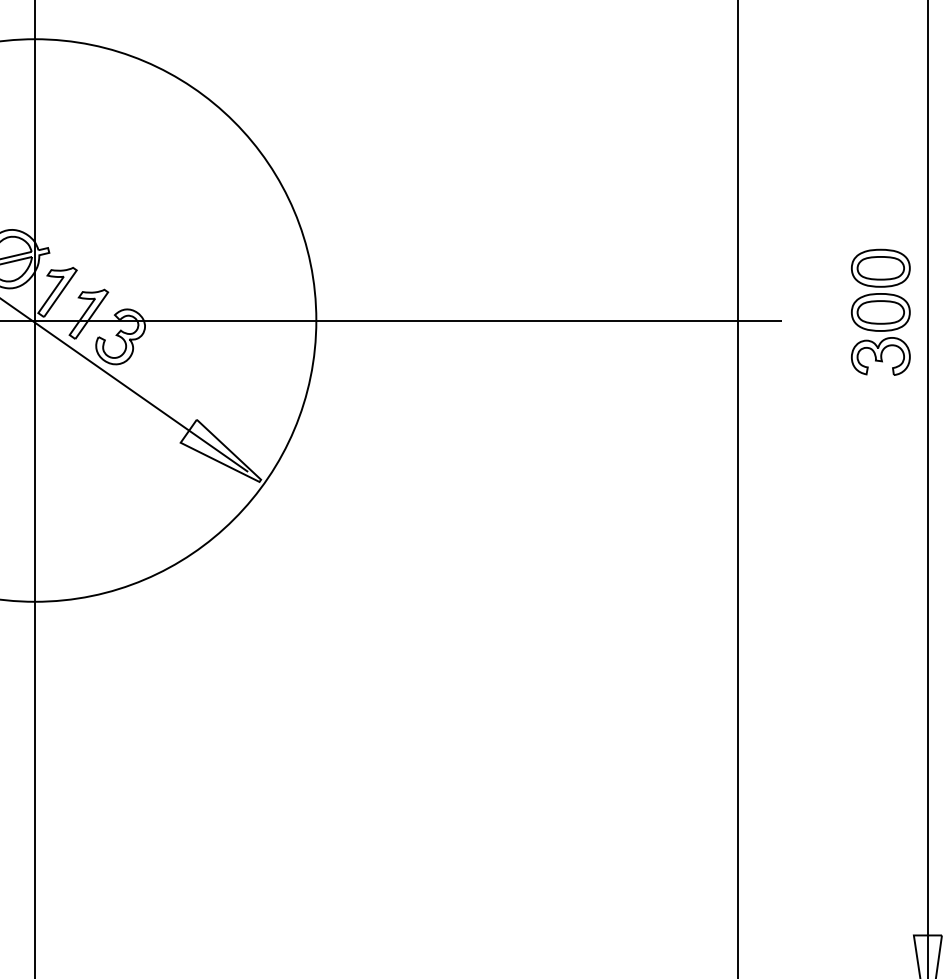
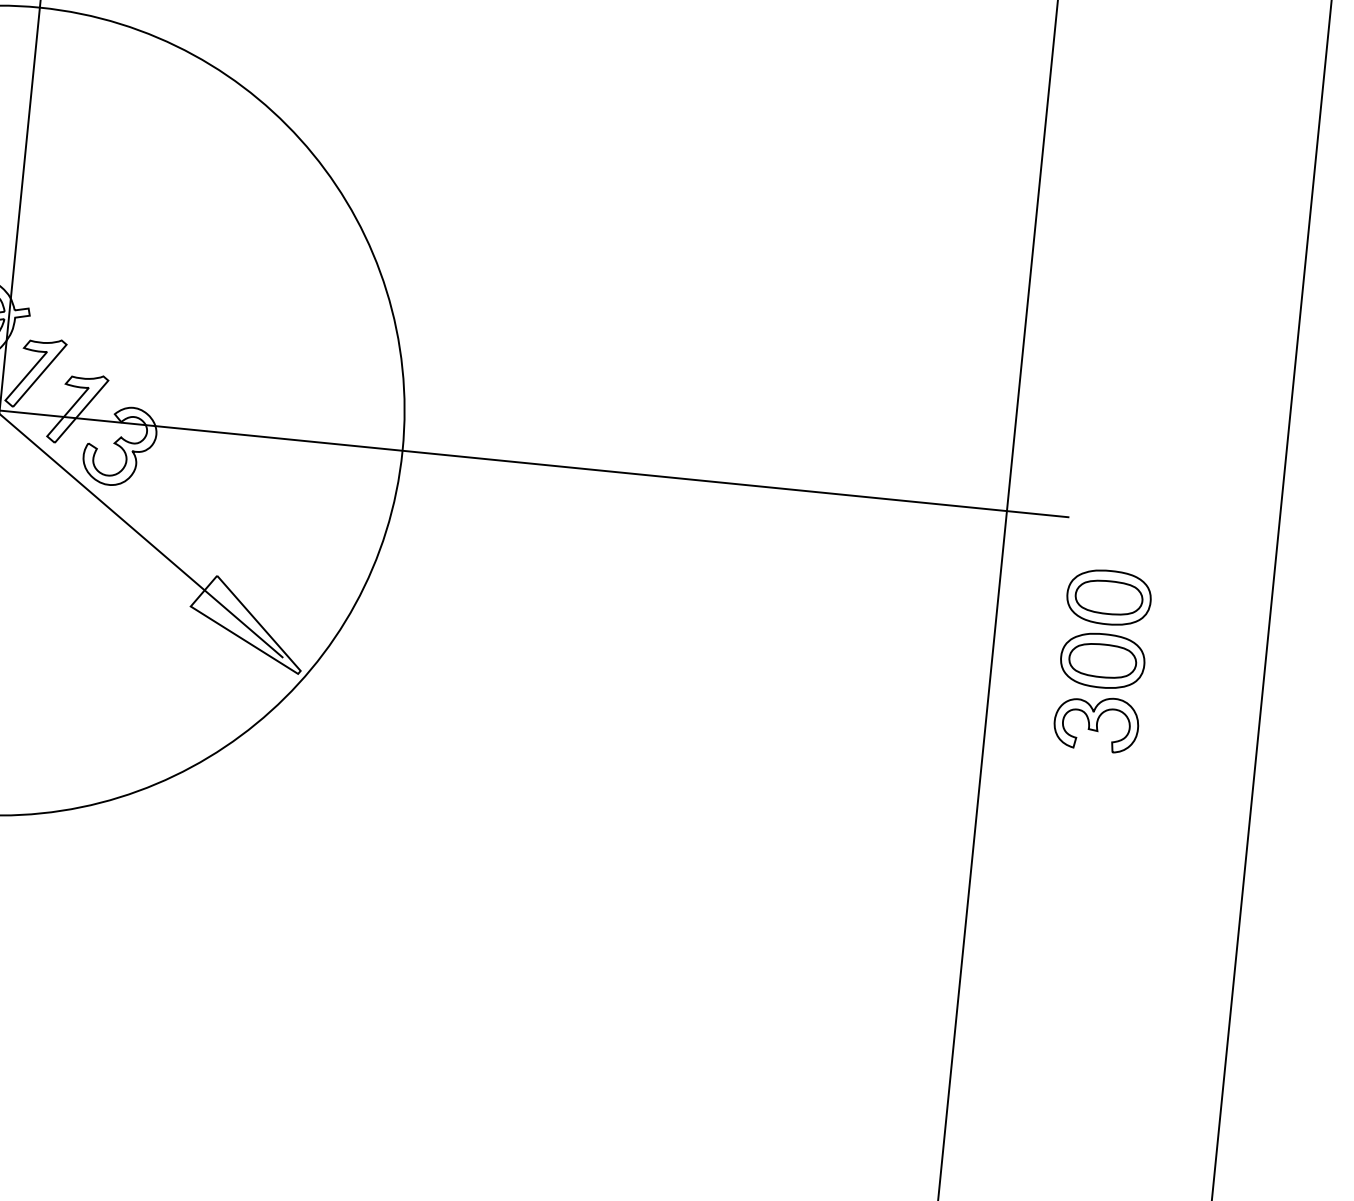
part: (880, 311) -> (1102, 659), moved

